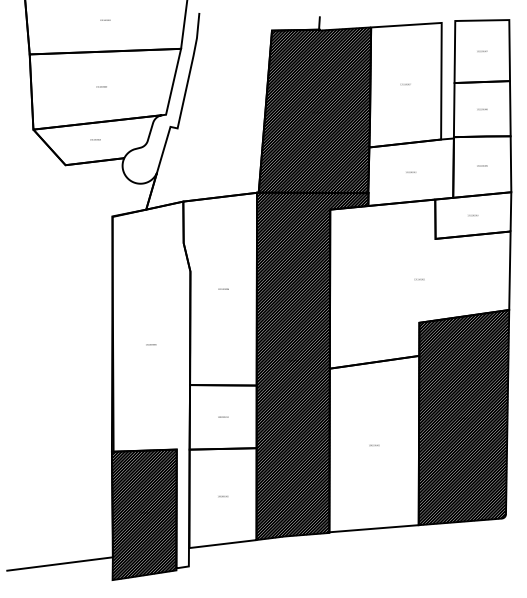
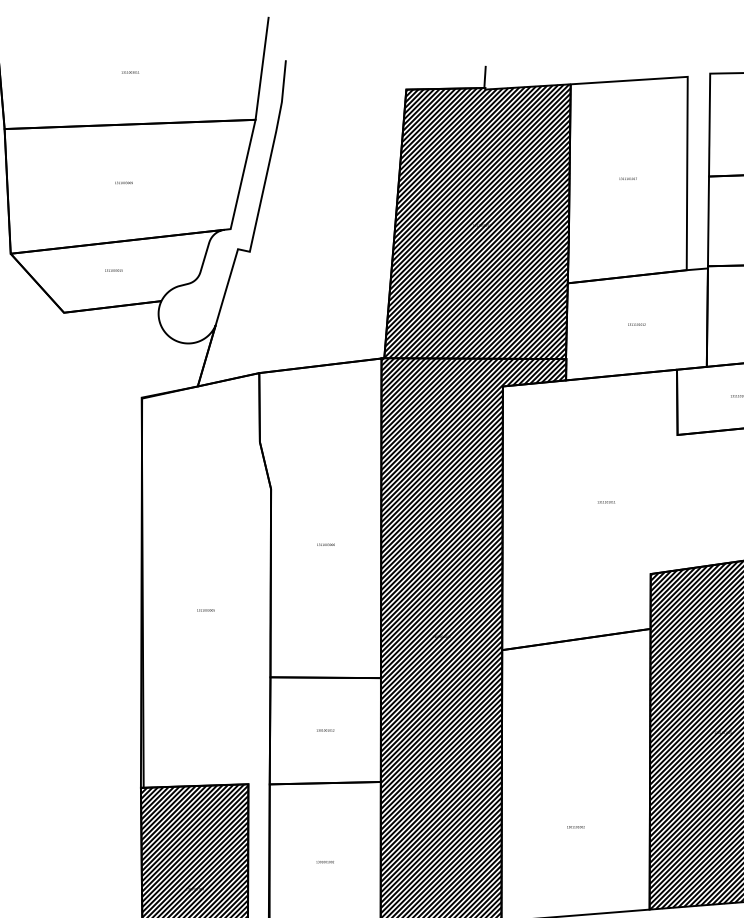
text: (419, 279) -> (606, 502), moved
text: (223, 288) -> (325, 543), moved
text: (374, 444) -> (576, 825), moved

